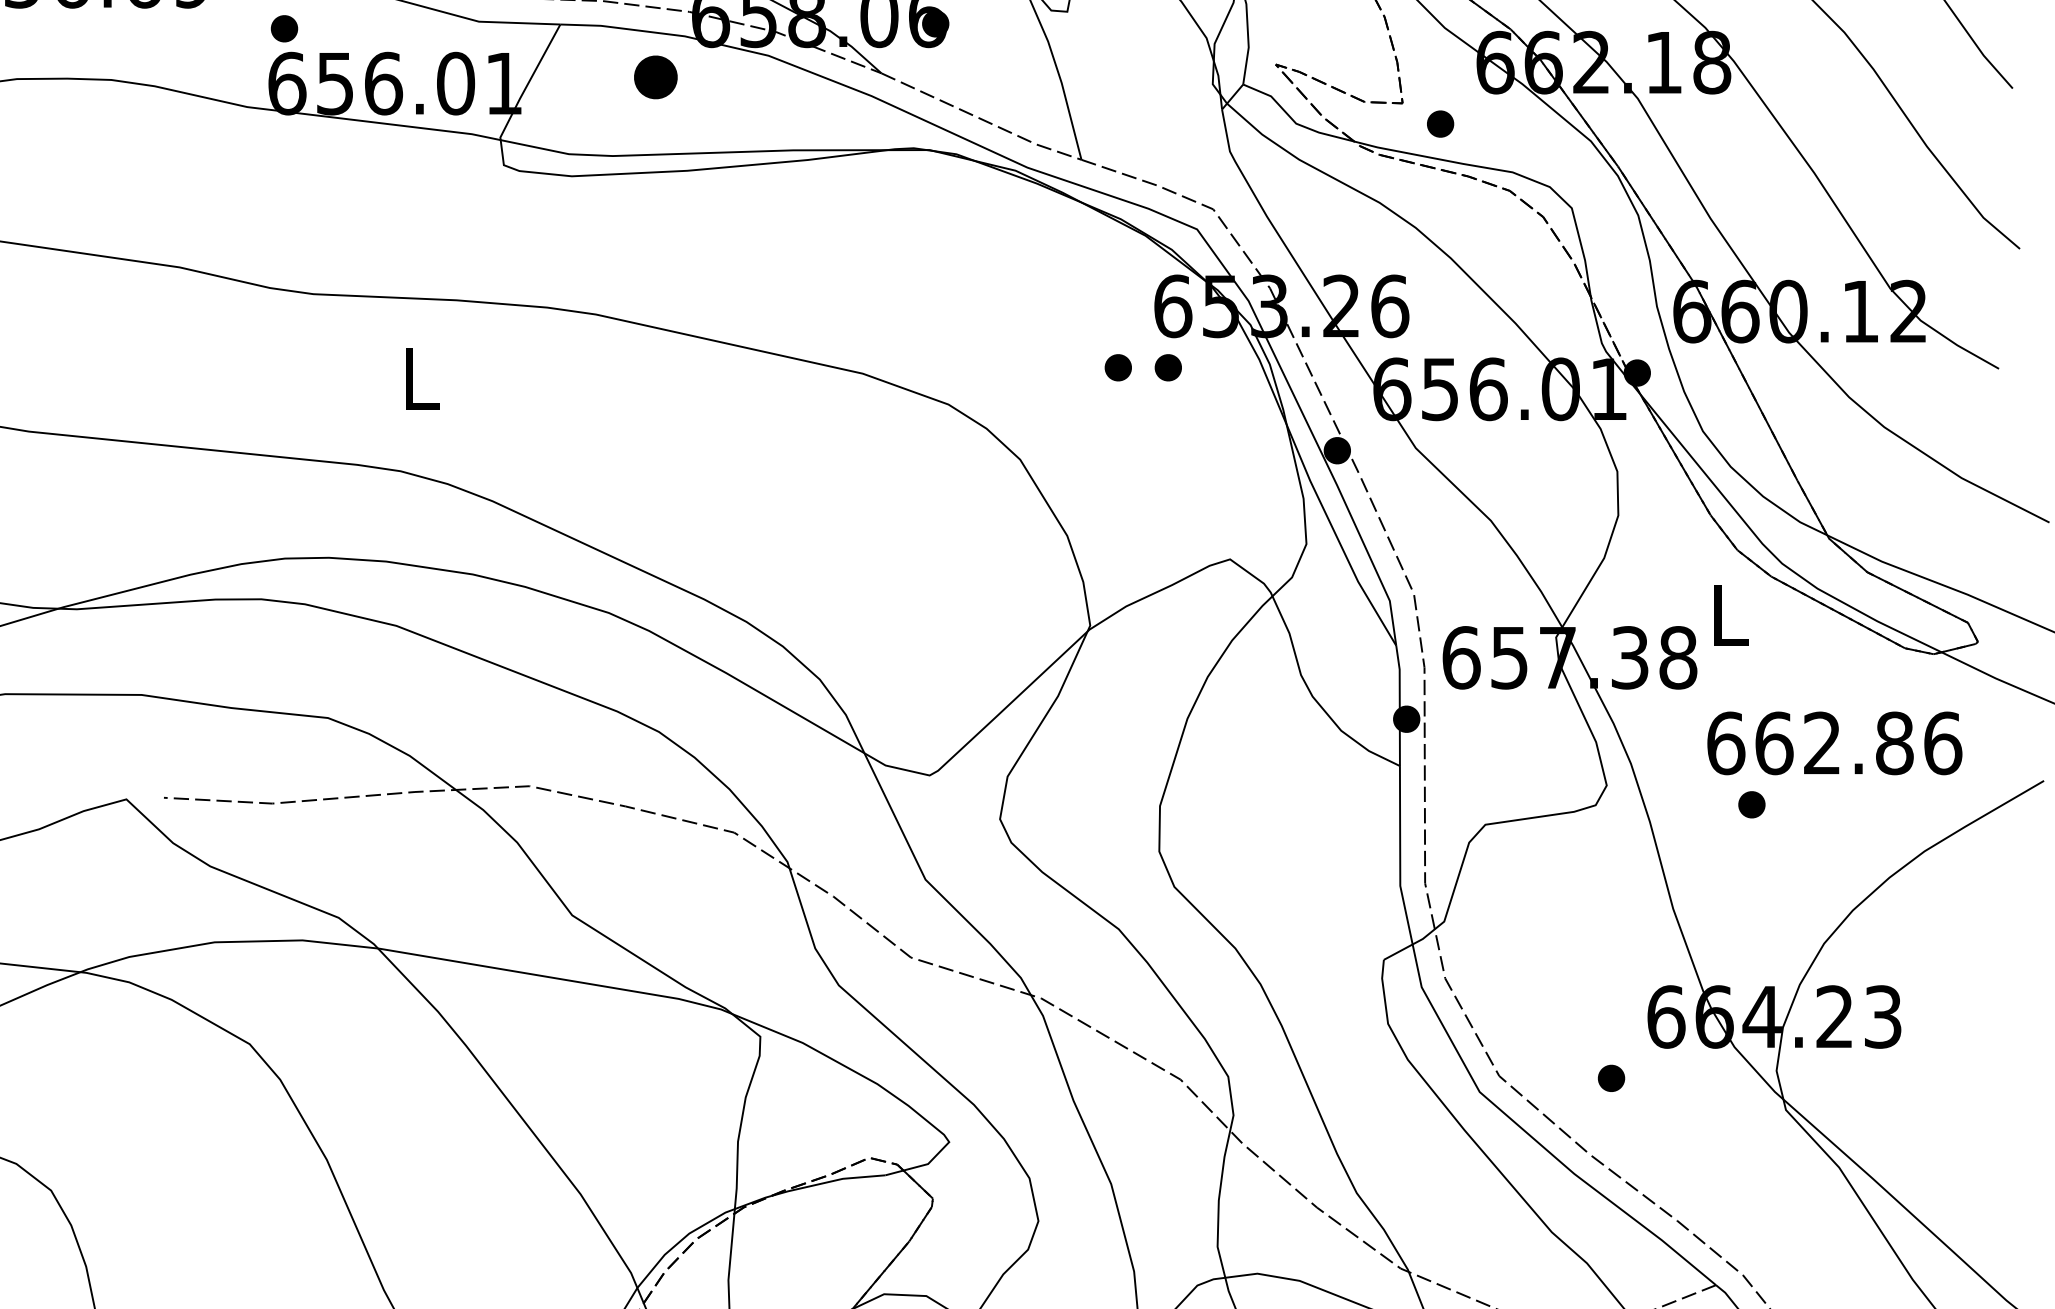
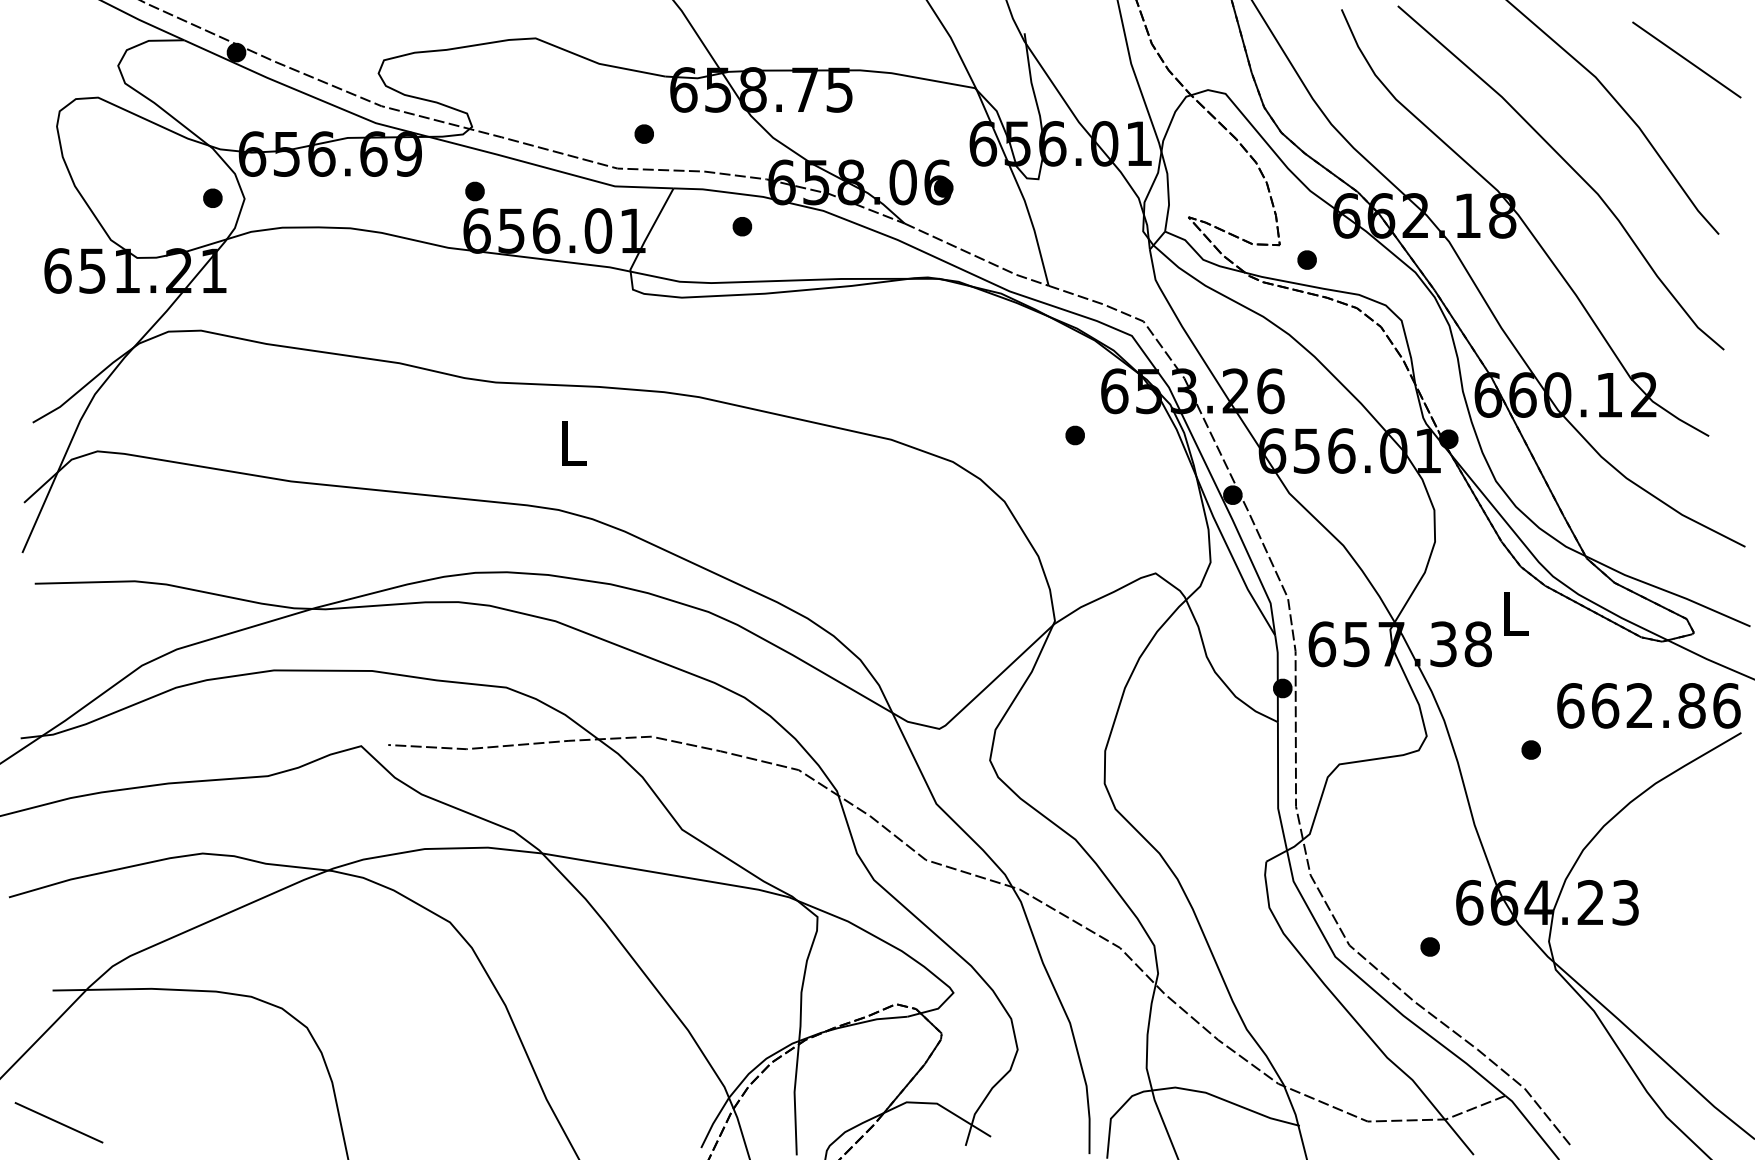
part: (656, 77) -> (742, 226), size x0.62
part: (1167, 367) -> (1110, 435), removed
text: (1834, 742) -> (1648, 705), moved

